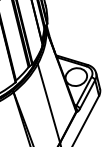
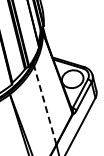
line: (49, 103) -> (45, 105), solid -> dashed

